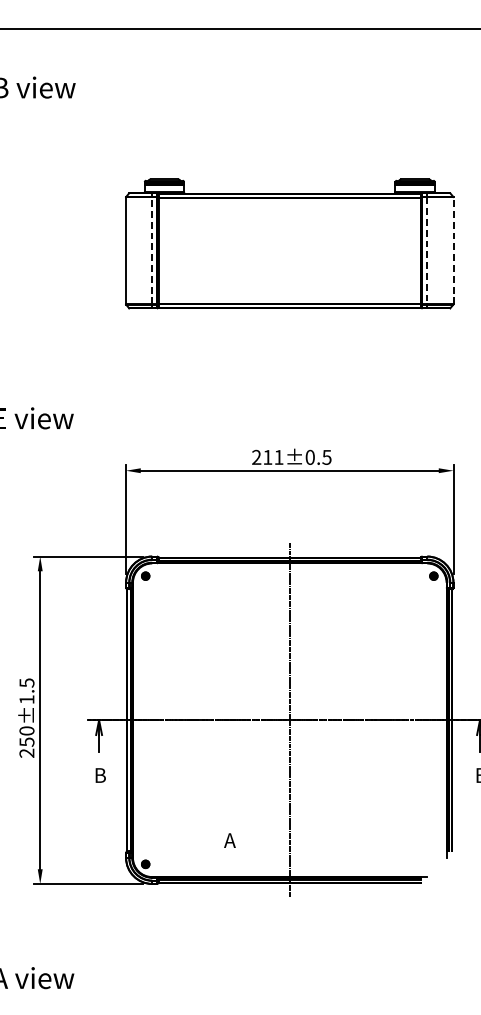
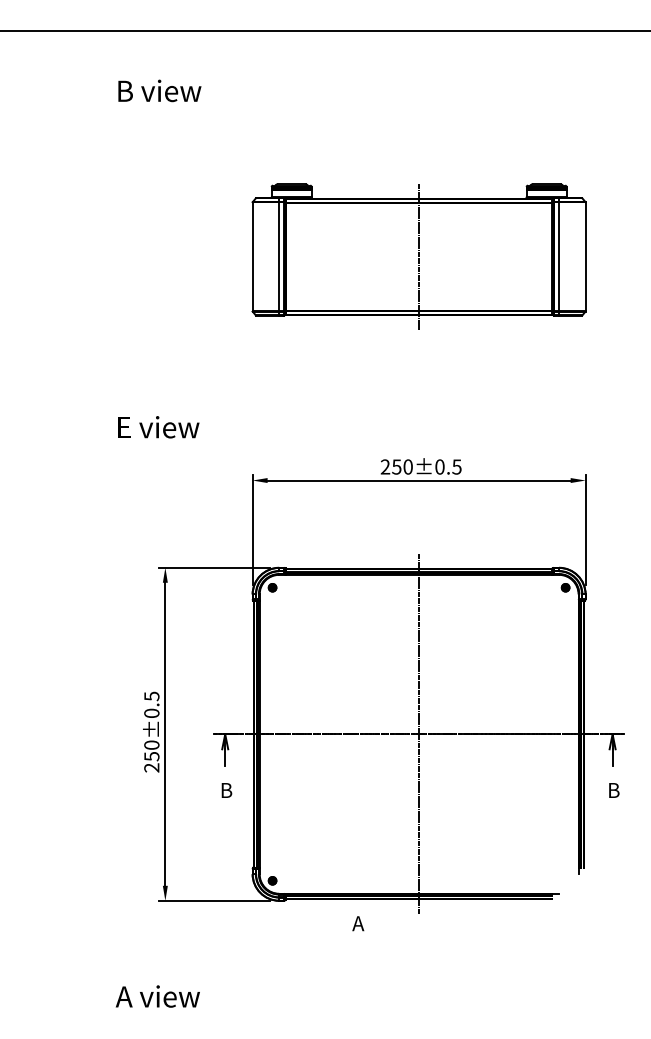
line: (152, 250) -> (279, 256), dashed -> solid
line: (290, 250) -> (419, 256), added
line: (453, 250) -> (585, 256), dashed -> solid
line: (427, 251) -> (559, 257), dashed -> solid
text: (273, 456) -> (402, 466), 211±0.5 -> 250±0.5
text: (26, 698) -> (151, 712), 250±1.5 -> 250±0.5
text: (230, 840) -> (358, 923), moved

